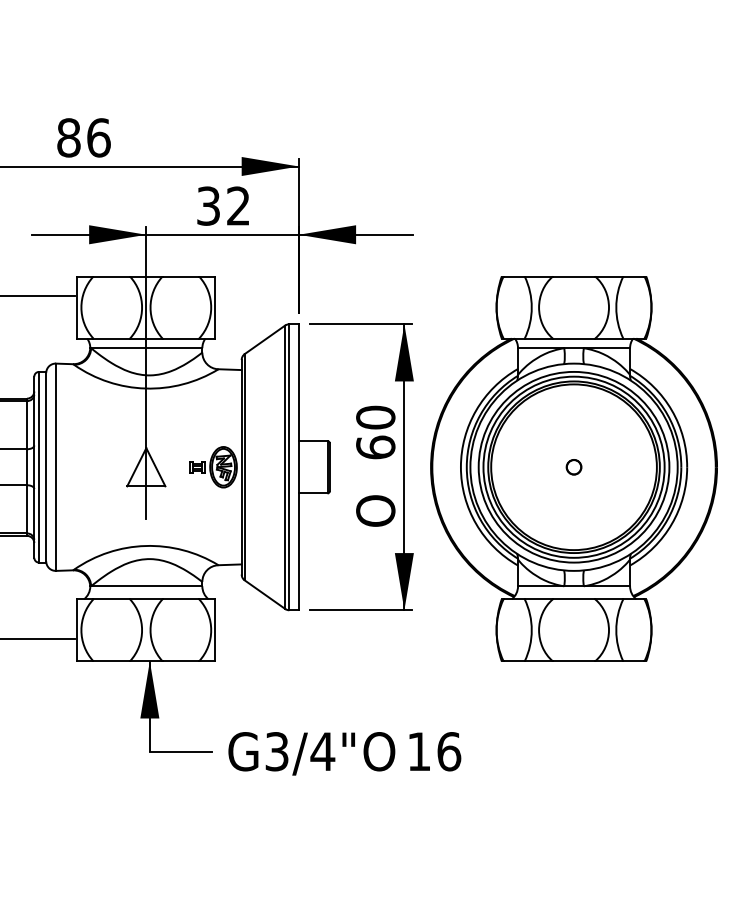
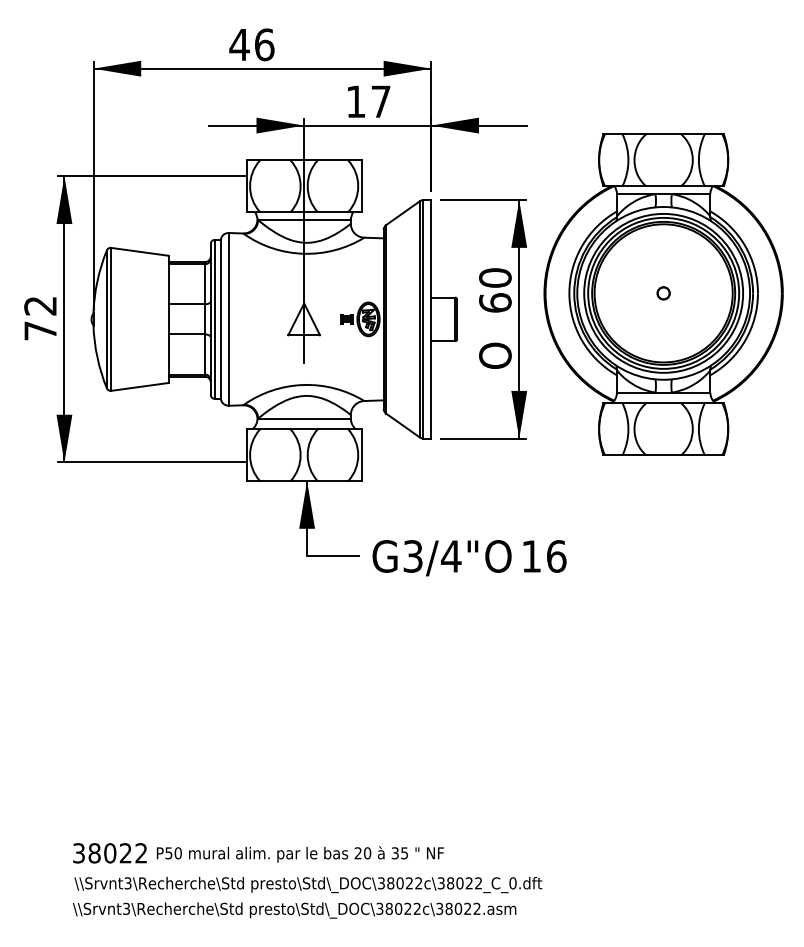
text: (68, 137) -> (239, 44), 86 -> 46
text: (223, 205) -> (368, 101), 32 -> 17
part: (573, 468) -> (663, 294), moved

